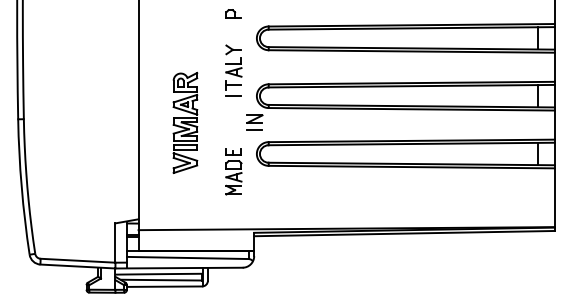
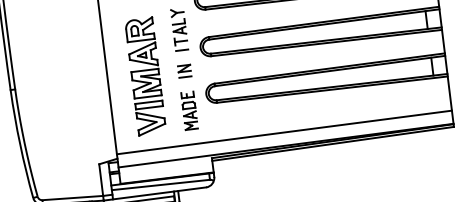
part: (185, 122) -> (145, 76), size x1.43
part: (254, 122) -> (184, 71), moved
line: (346, 211) -> (284, 131), added

